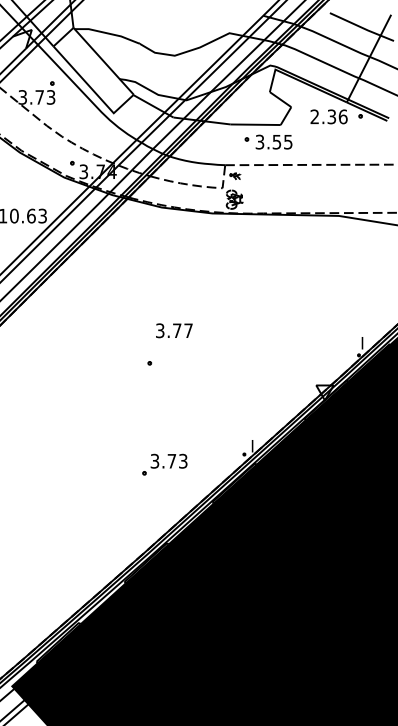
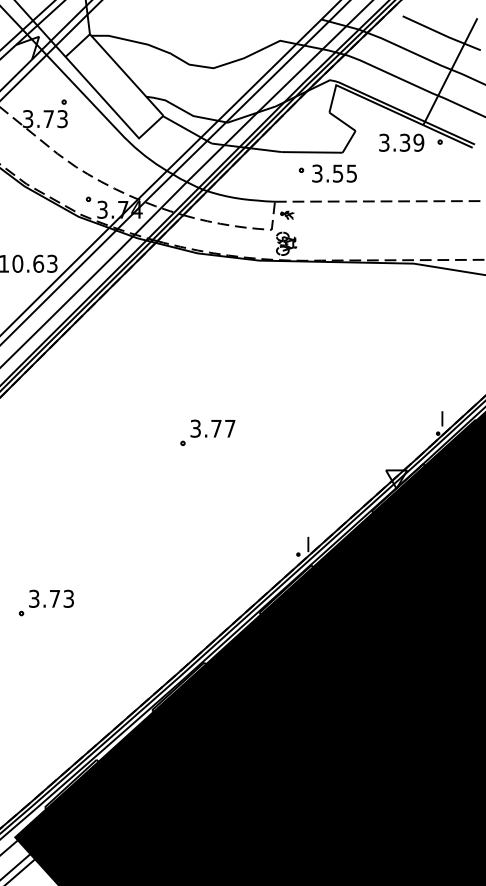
text: (328, 116) -> (401, 142), 2.36 -> 3.39
text: (173, 330) -> (212, 428), moved
part: (164, 464) -> (45, 602), moved

